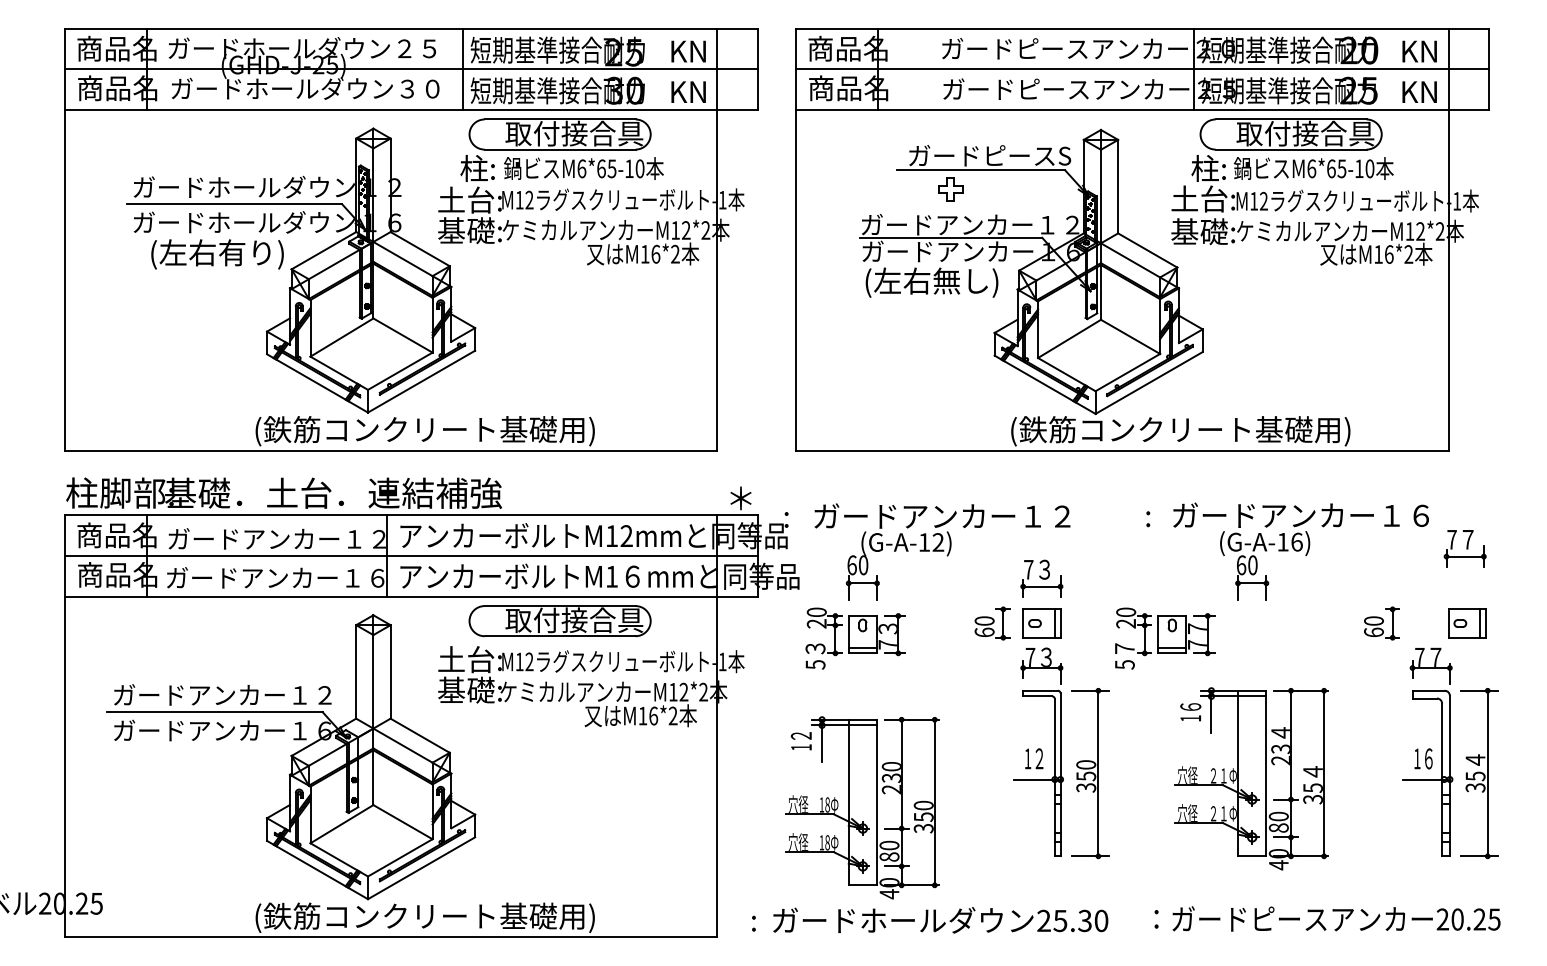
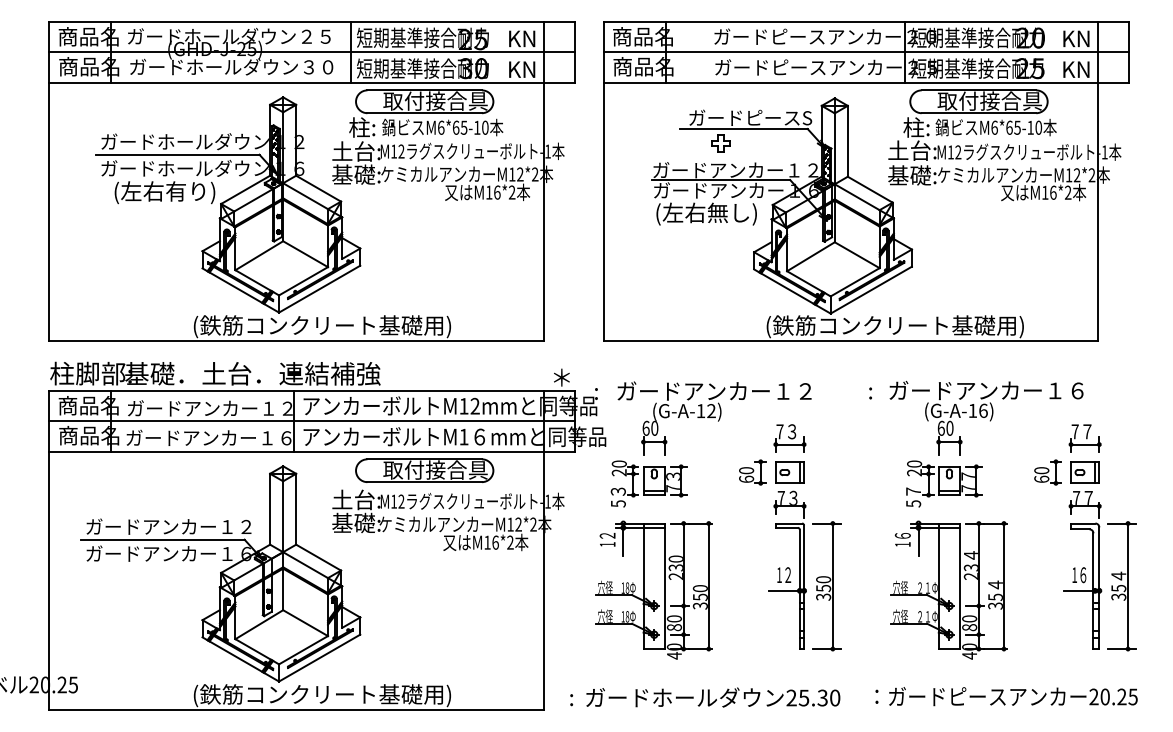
part: (1464, 548) -> (1084, 438), moved
part: (1467, 623) -> (1085, 472), moved
part: (1165, 638) -> (944, 483), moved
part: (862, 807) -> (653, 590), moved

